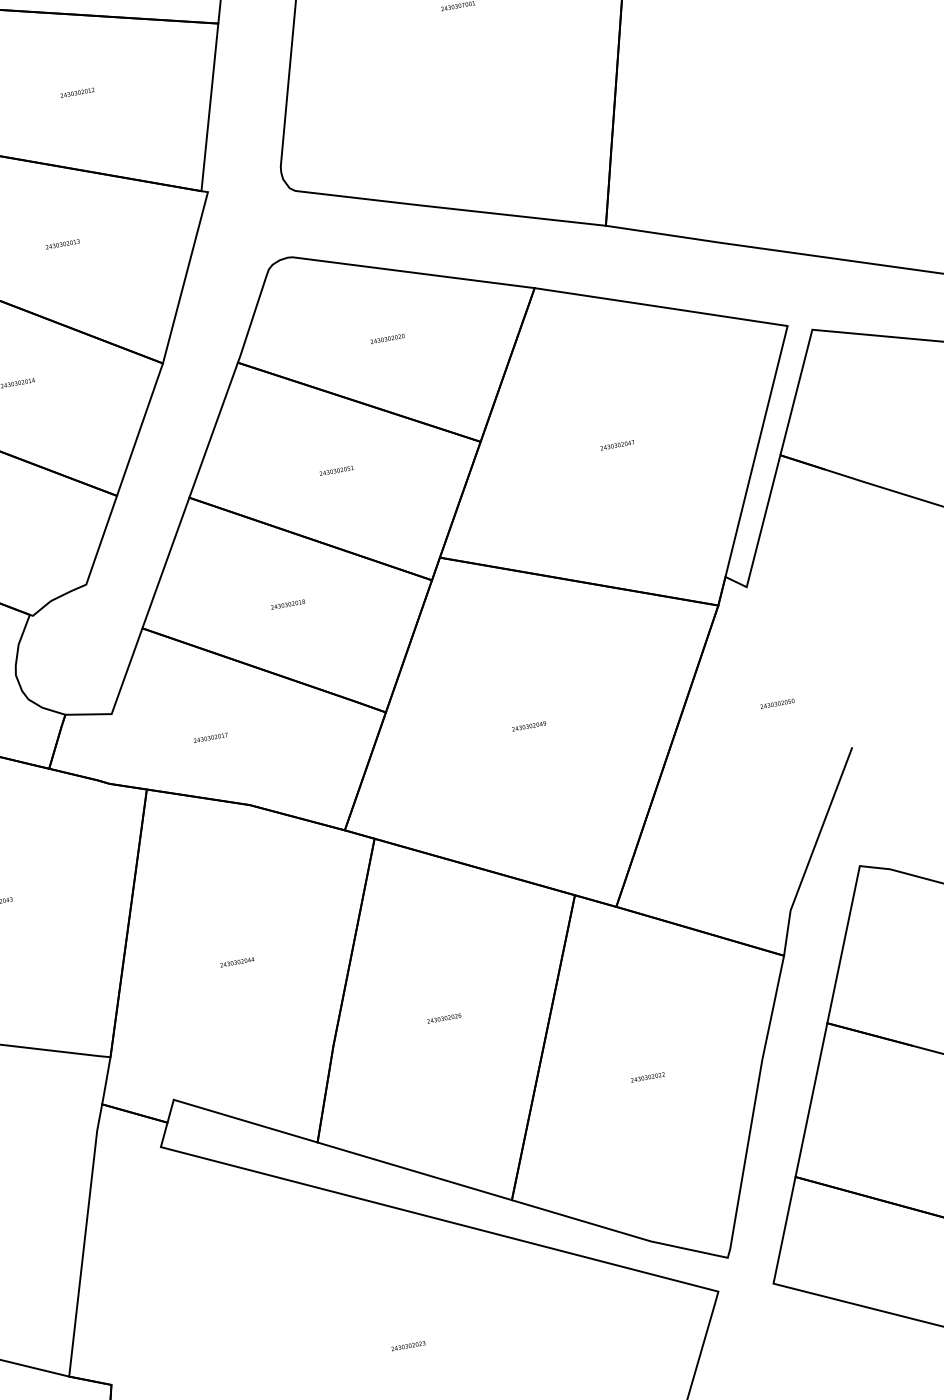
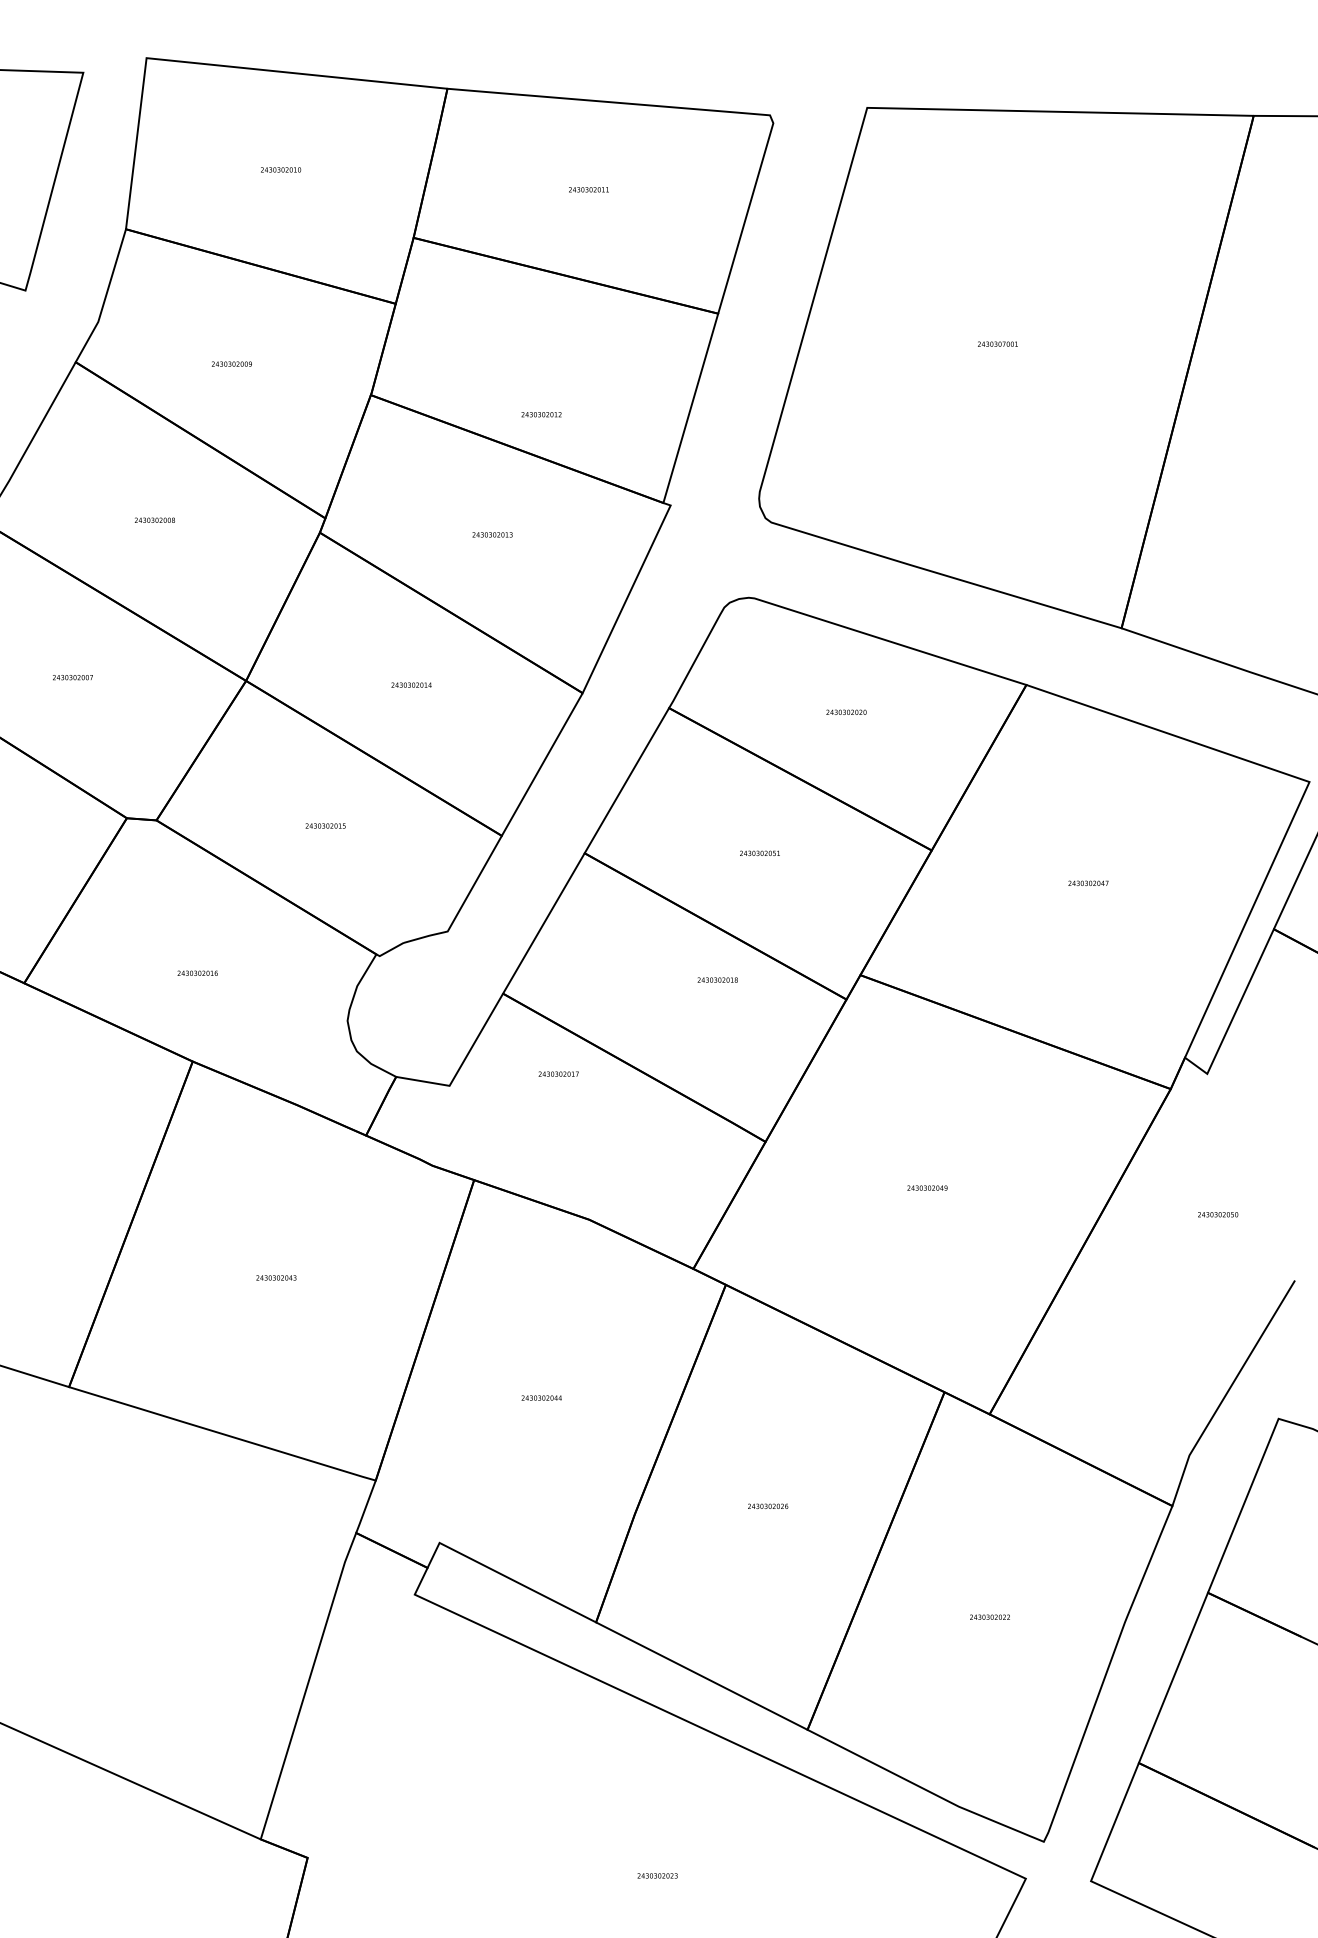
text: (77, 92) -> (541, 414), moved
text: (287, 604) -> (717, 979), moved
text: (210, 737) -> (558, 1073), moved

